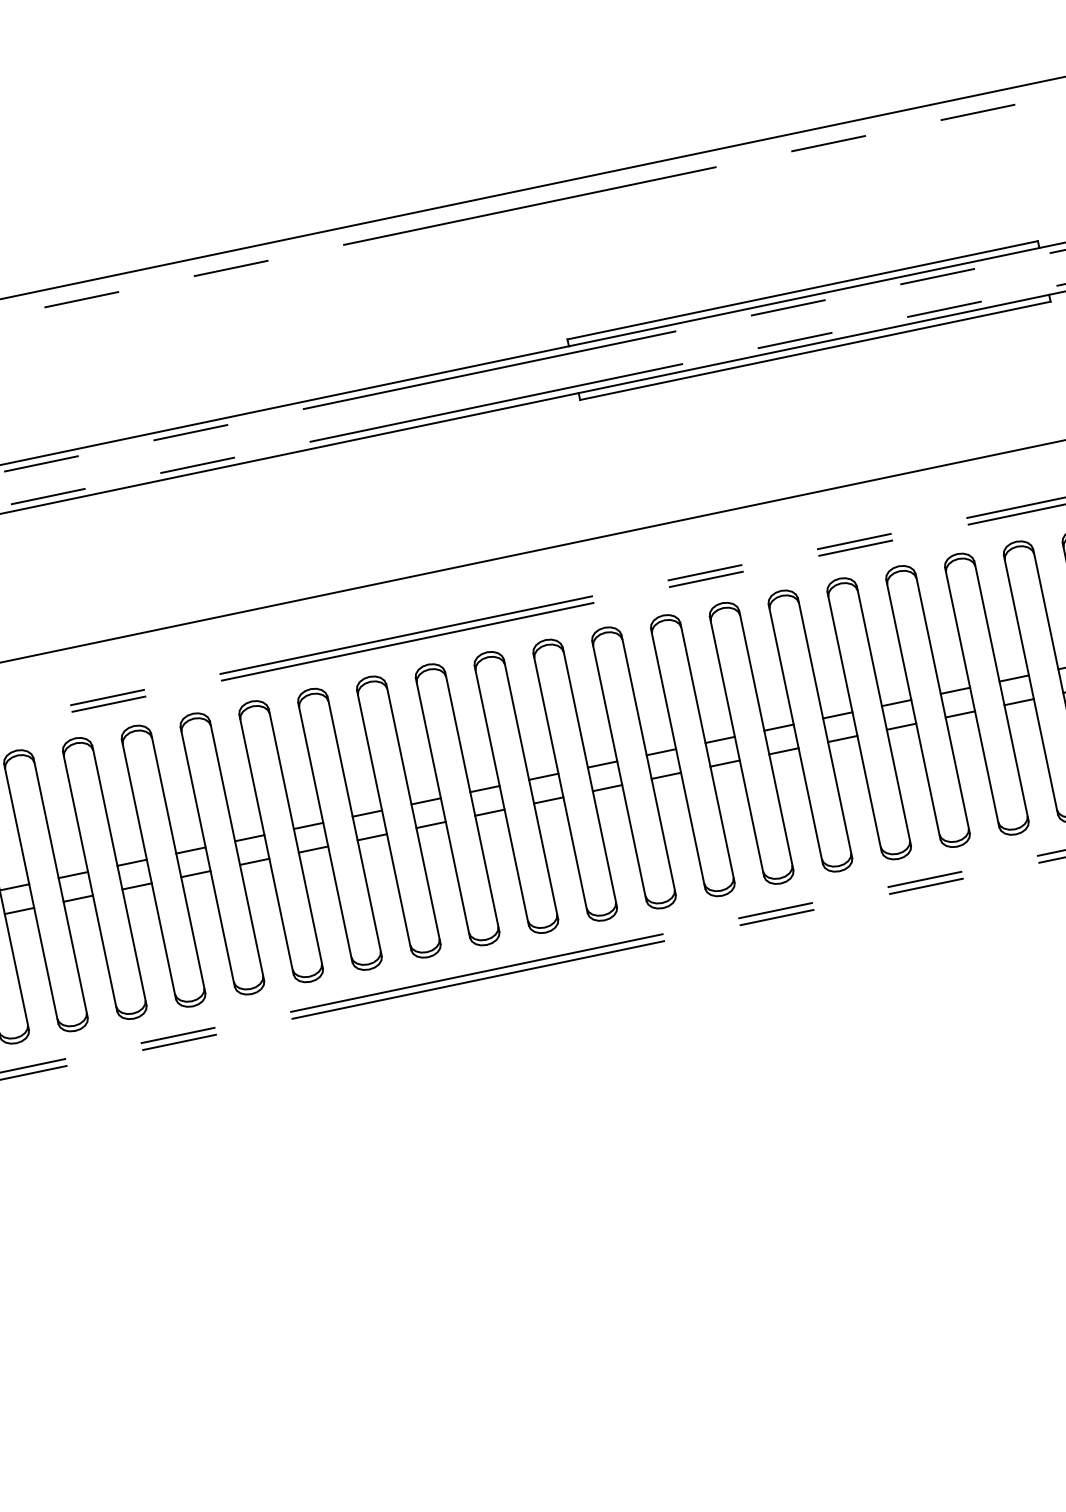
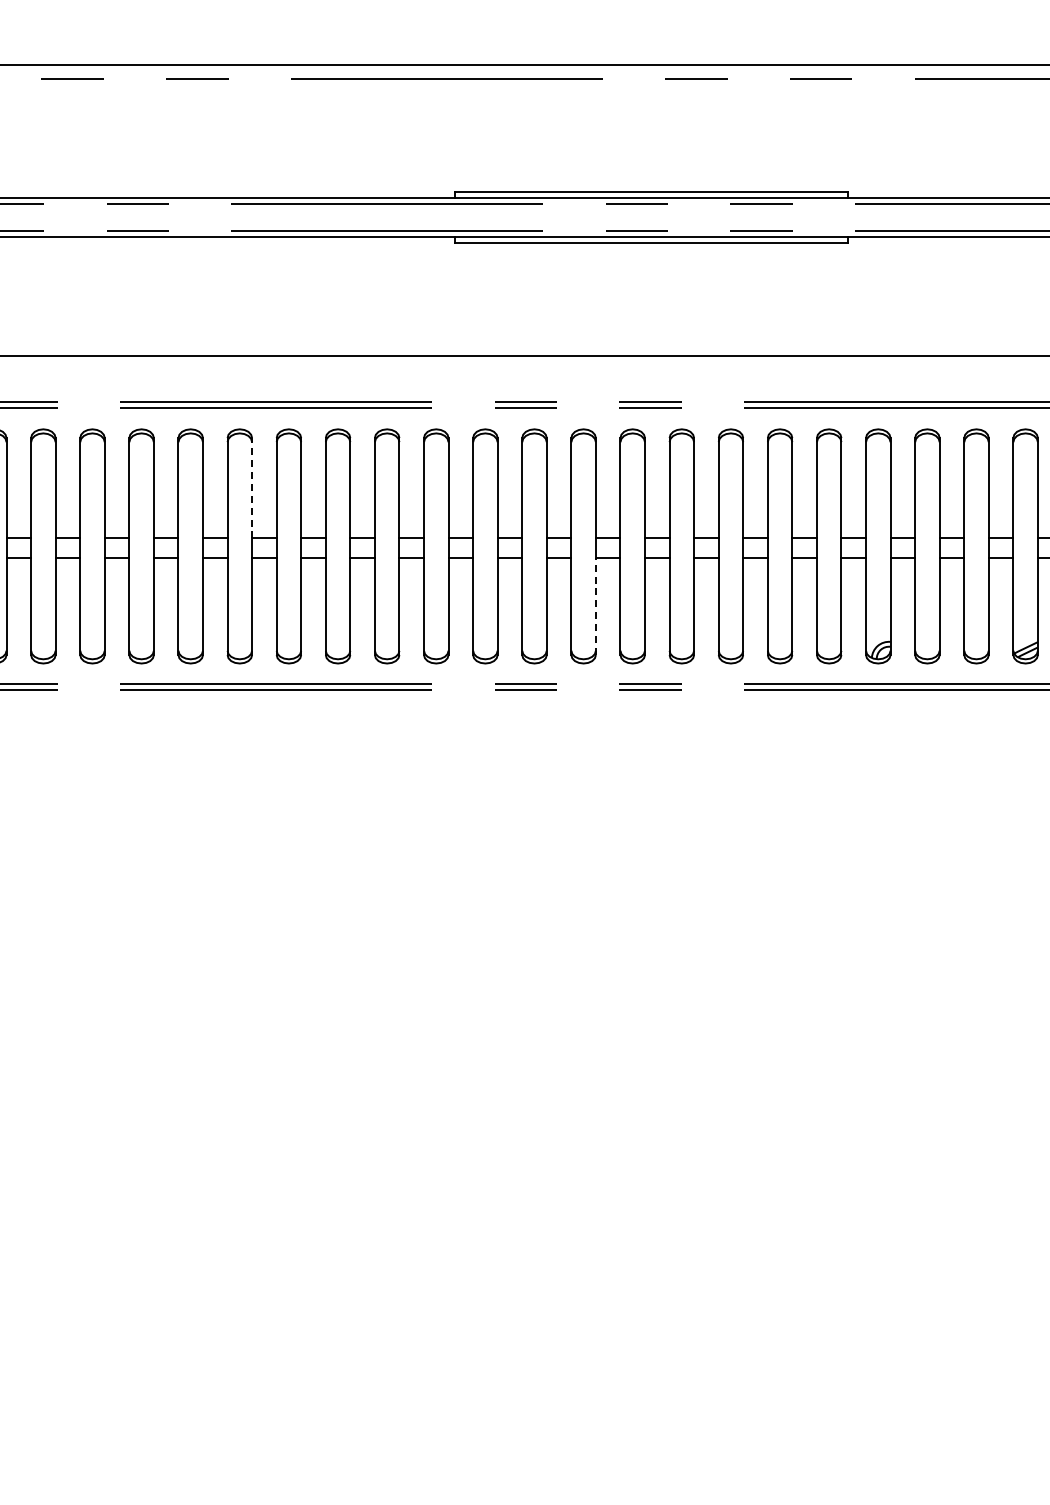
line: (399, 743) -> (252, 487), solid -> dashed
line: (839, 800) -> (595, 606), solid -> dashed

